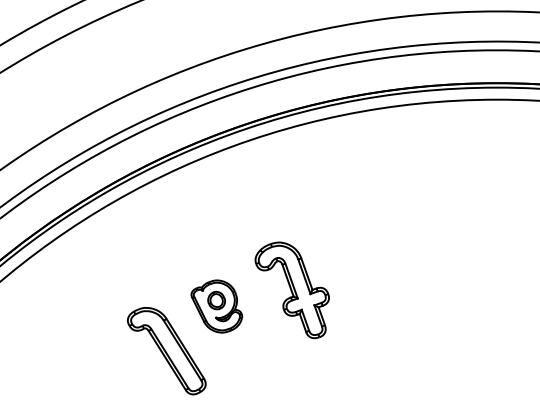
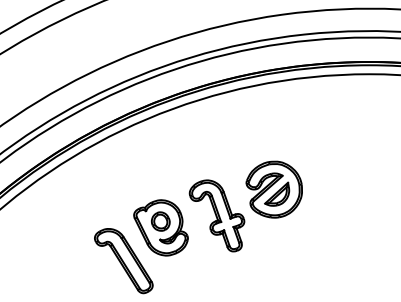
part: (368, 254) -> (273, 189), added
part: (216, 305) -> (160, 227), size x1.43

